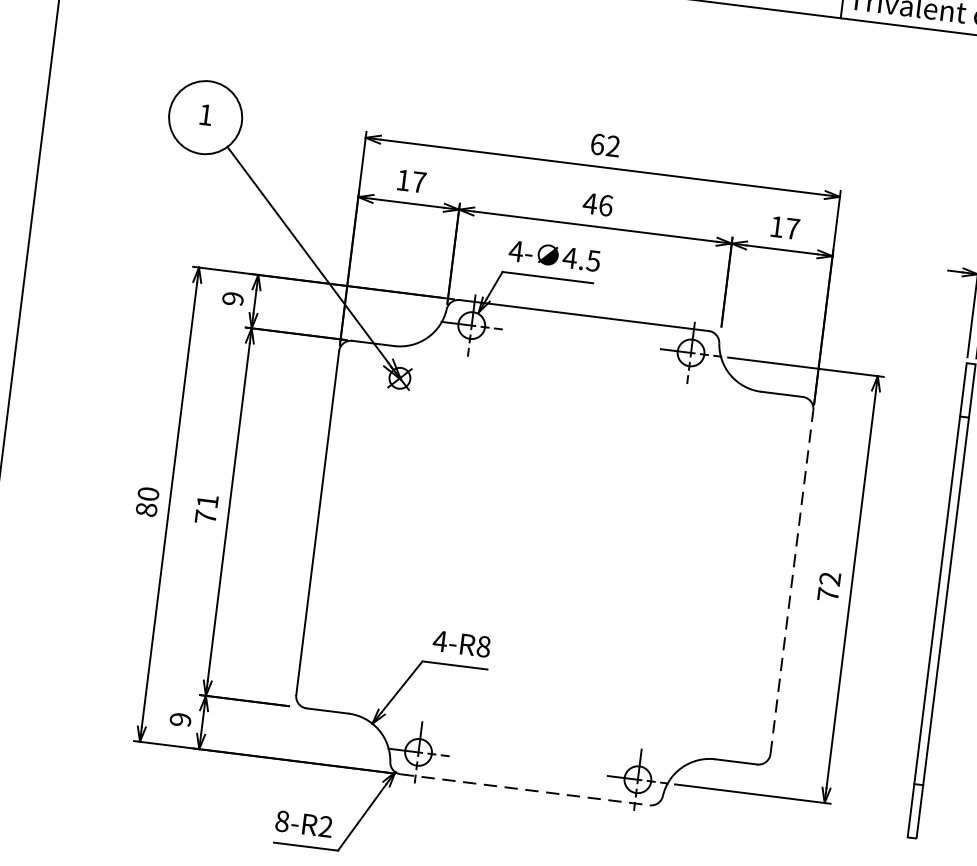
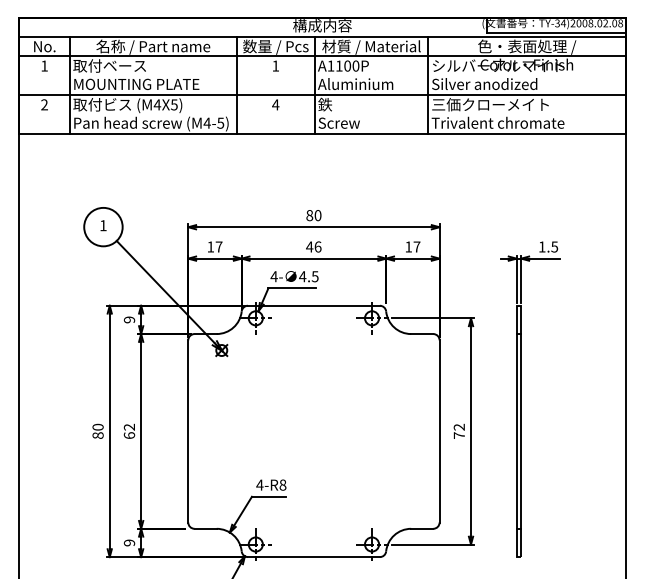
text: (604, 145) -> (313, 215), 62 -> 80
text: (207, 507) -> (129, 430), 71 -> 62
line: (791, 580) -> (439, 430), dashed -> solid
line: (524, 790) -> (313, 557), dashed -> solid

